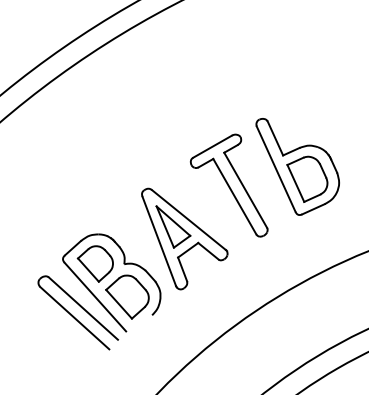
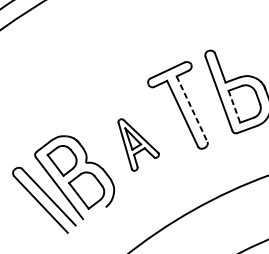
line: (296, 183) -> (234, 106), solid -> dashed
line: (245, 190) -> (191, 109), solid -> dashed
part: (184, 238) -> (137, 145), size x0.6

